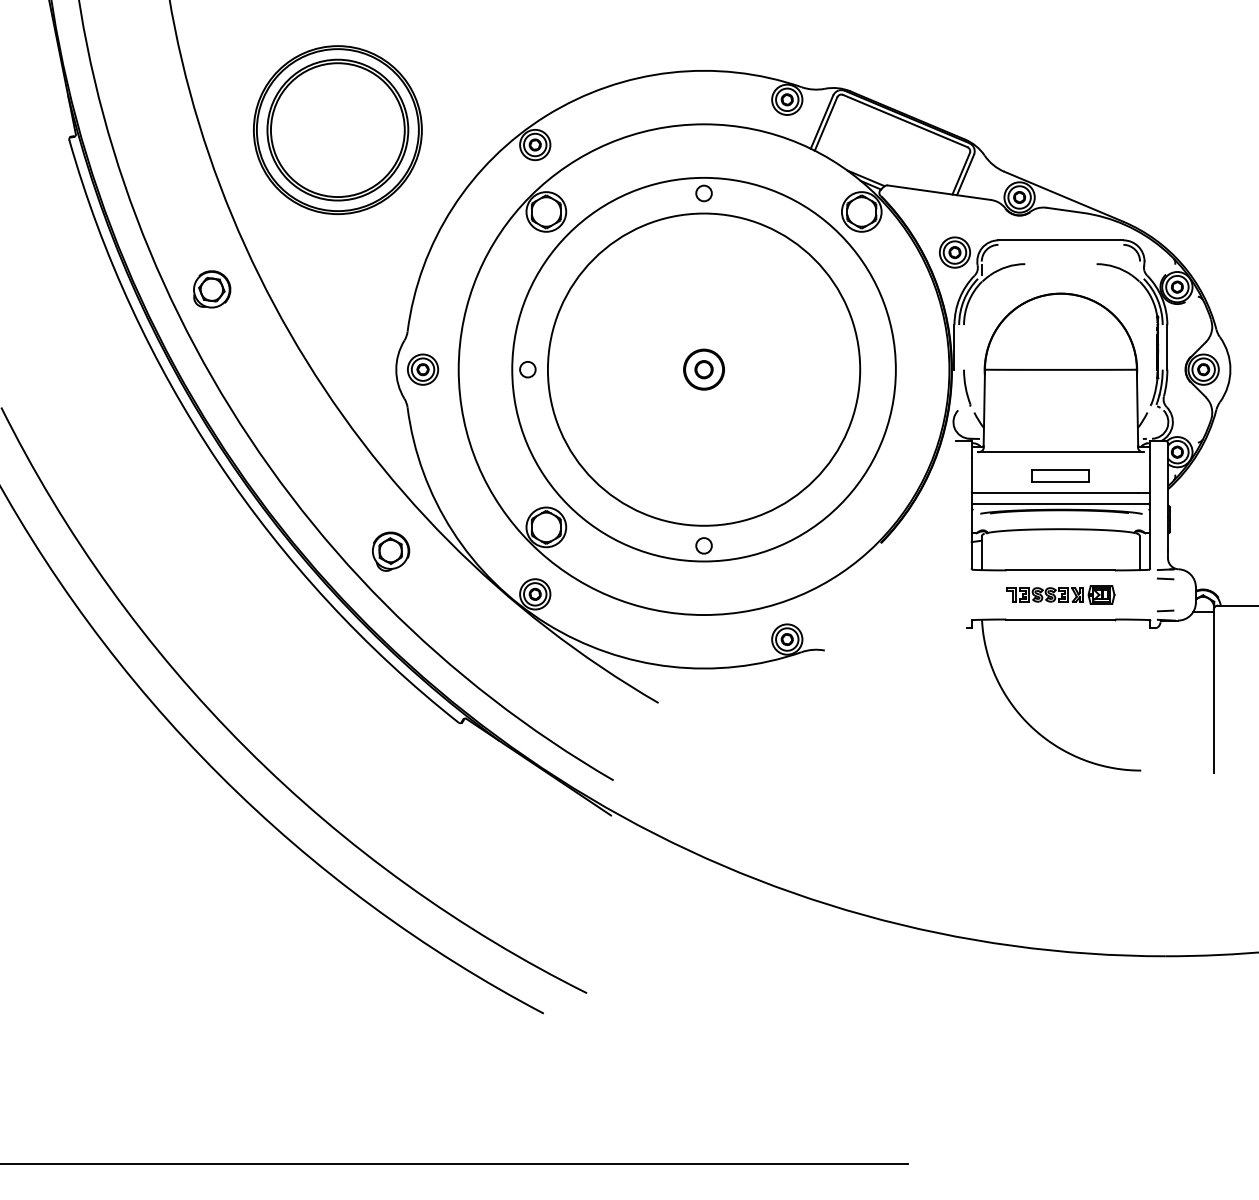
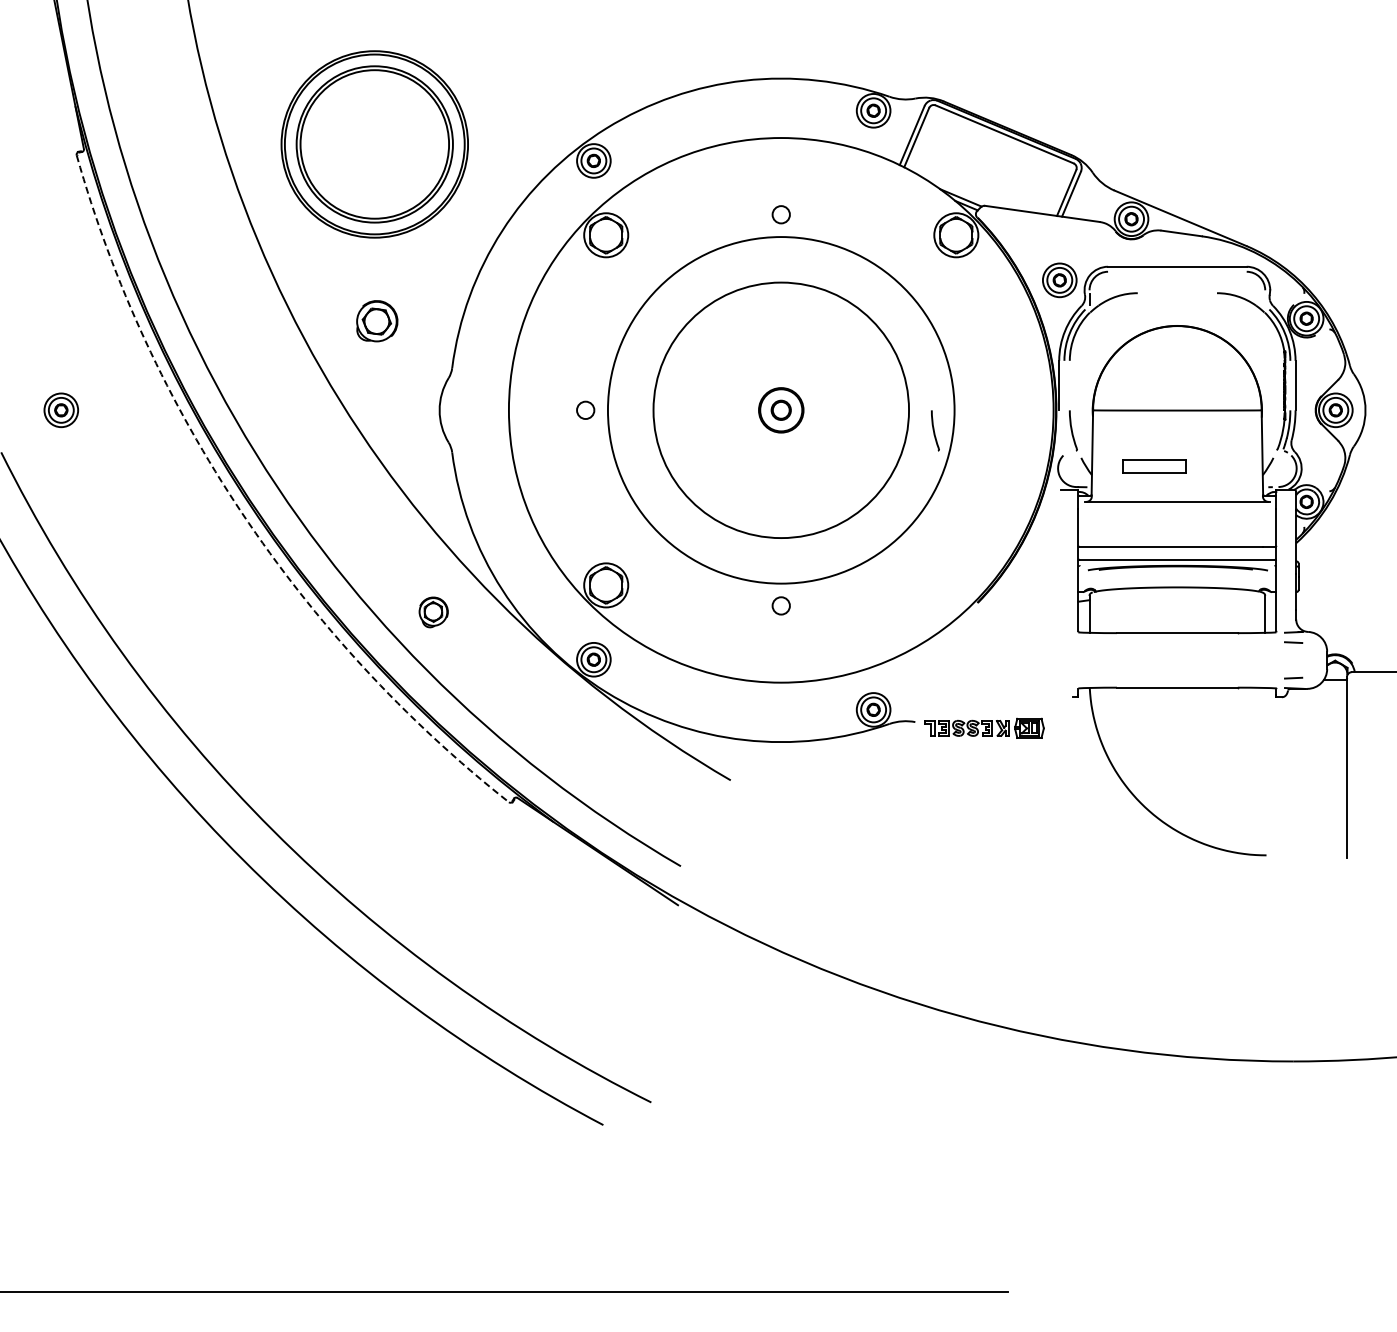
part: (212, 289) -> (377, 321), moved
part: (422, 369) -> (60, 410), moved
circle: (704, 369) -> (781, 410), size x0.6
part: (843, 387) -> (935, 430), added
arc: (217, 461) -> (241, 512), solid -> dashed
part: (1061, 476) -> (1154, 466), moved
part: (390, 551) -> (433, 612), size x0.7
part: (1061, 594) -> (984, 727), moved

